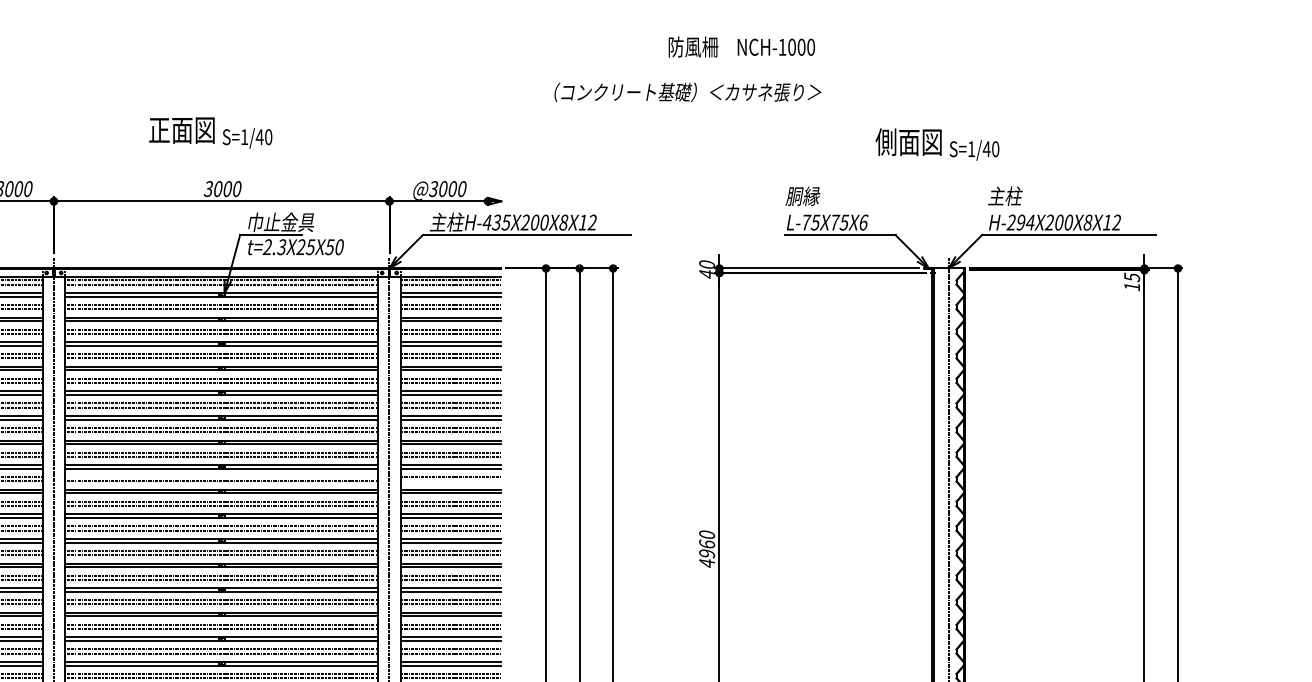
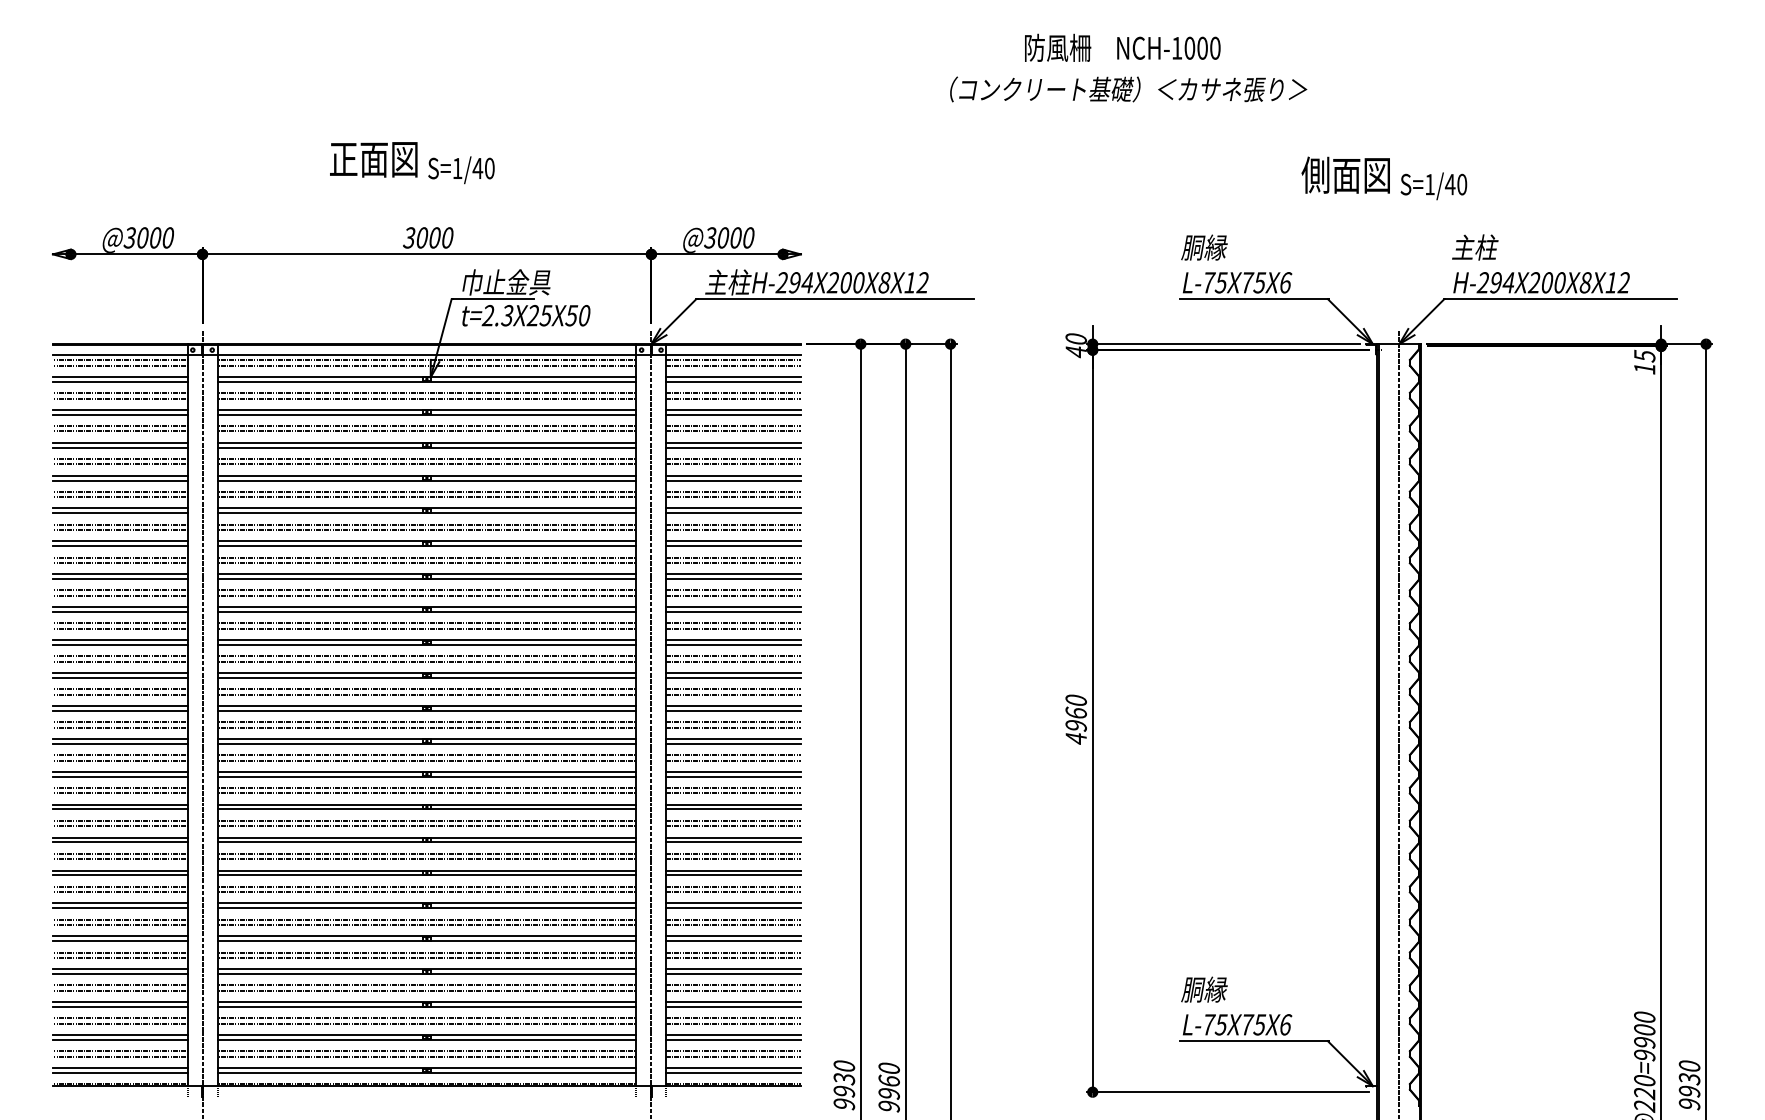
text: (687, 92) -> (1128, 89), moved
text: (496, 222) -> (794, 282), H-435X200X8X12 -> H-294X200X8X12
line: (221, 477) -> (426, 623), added
line: (450, 481) -> (733, 628), added

